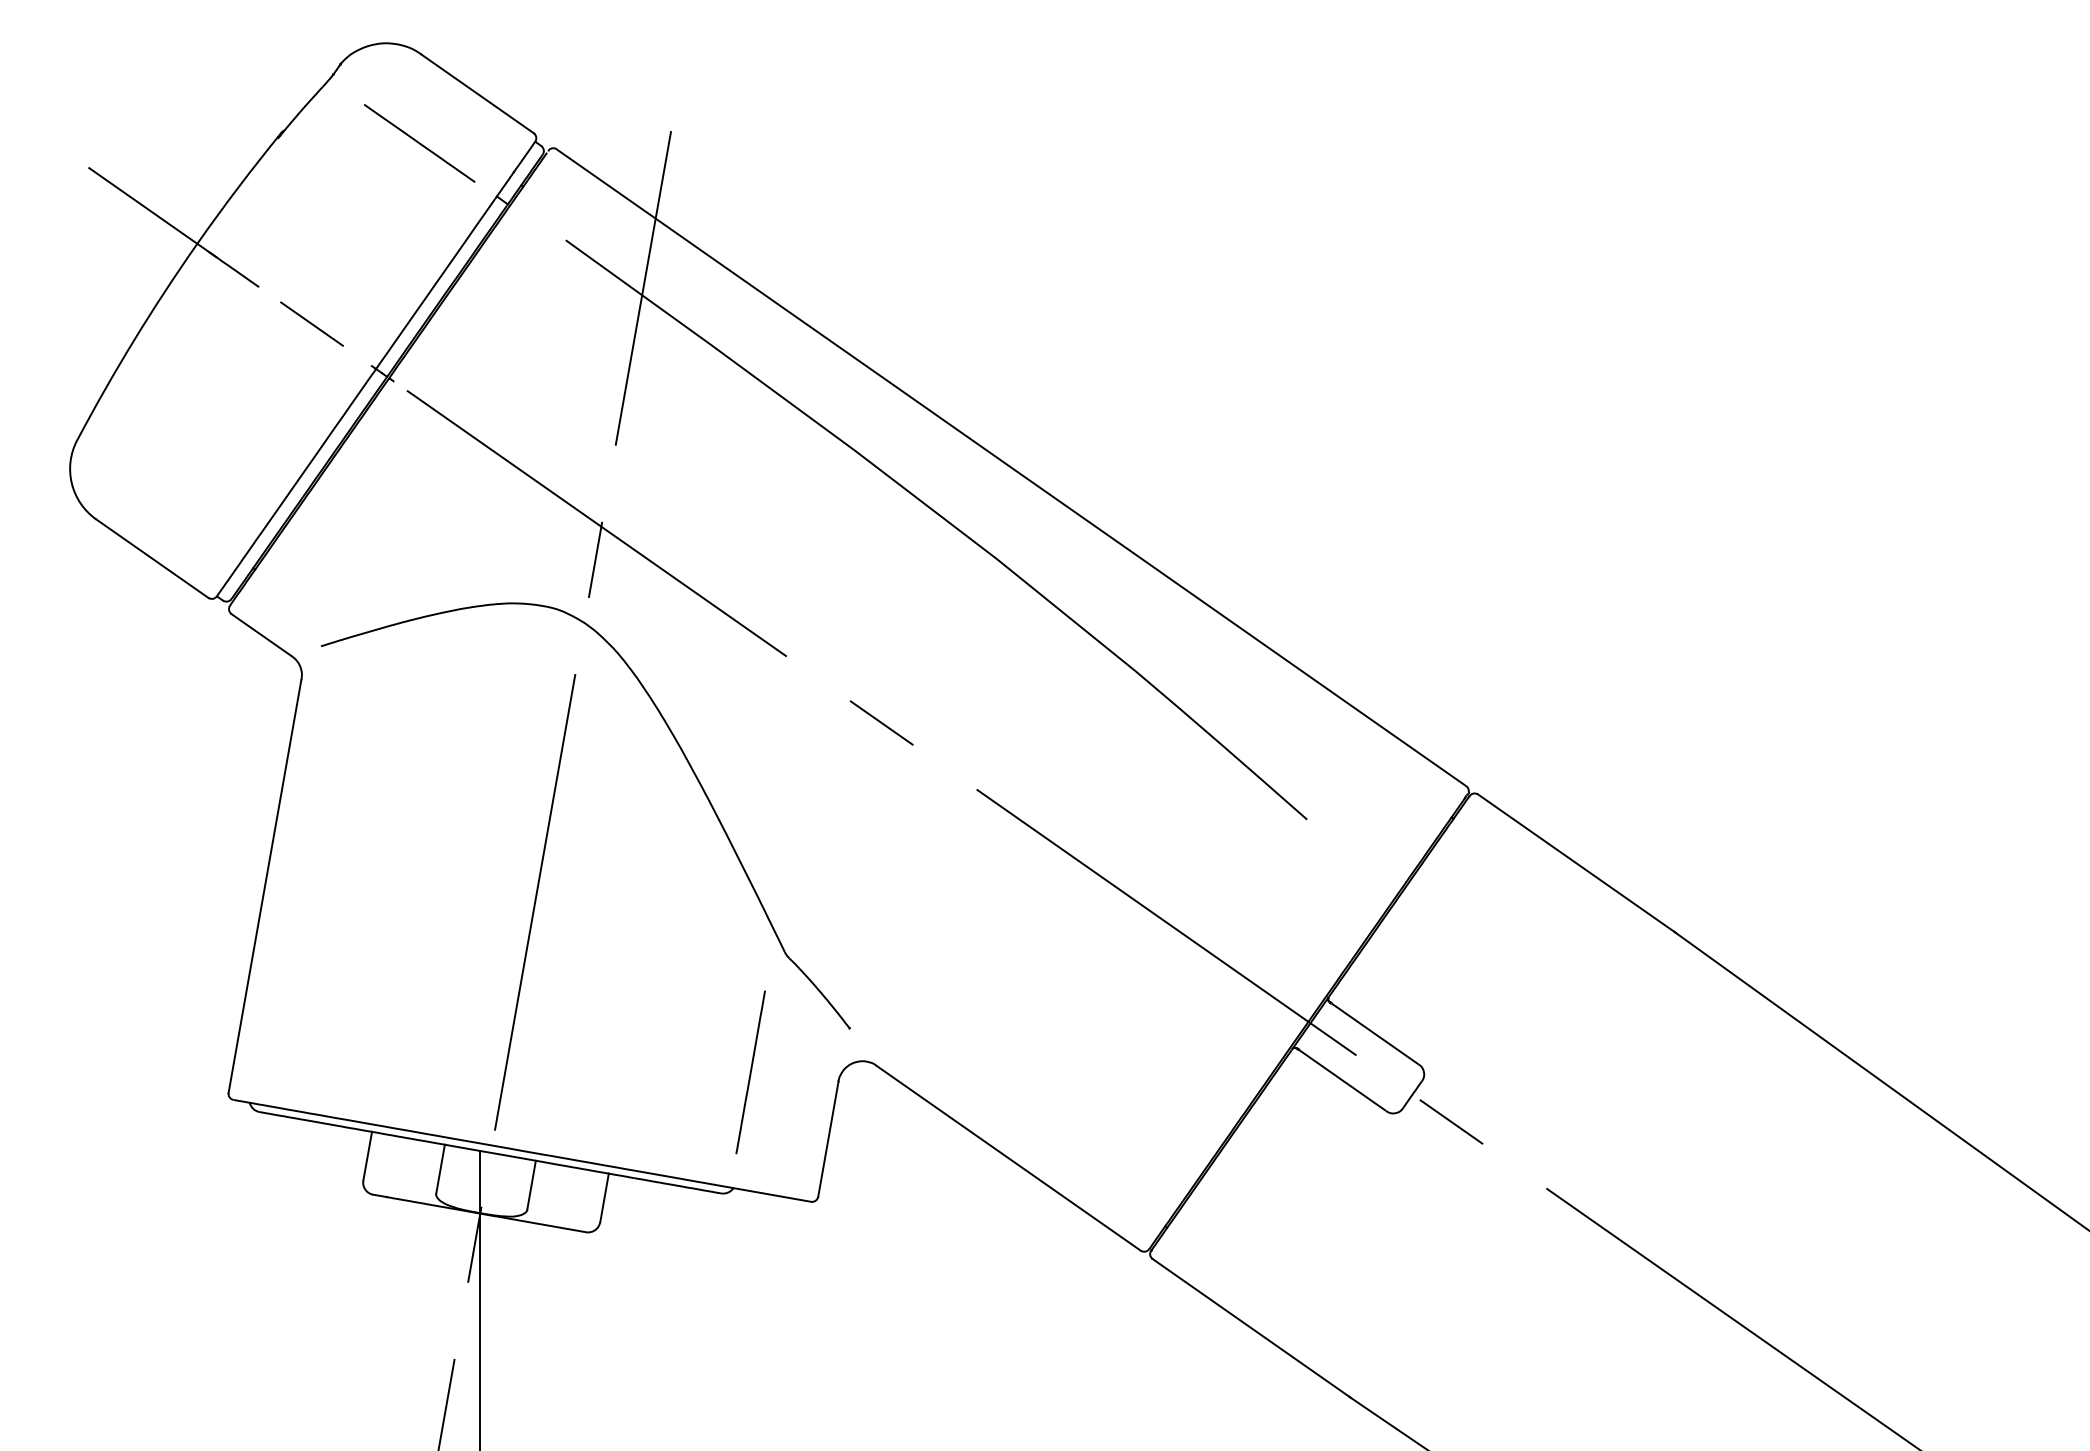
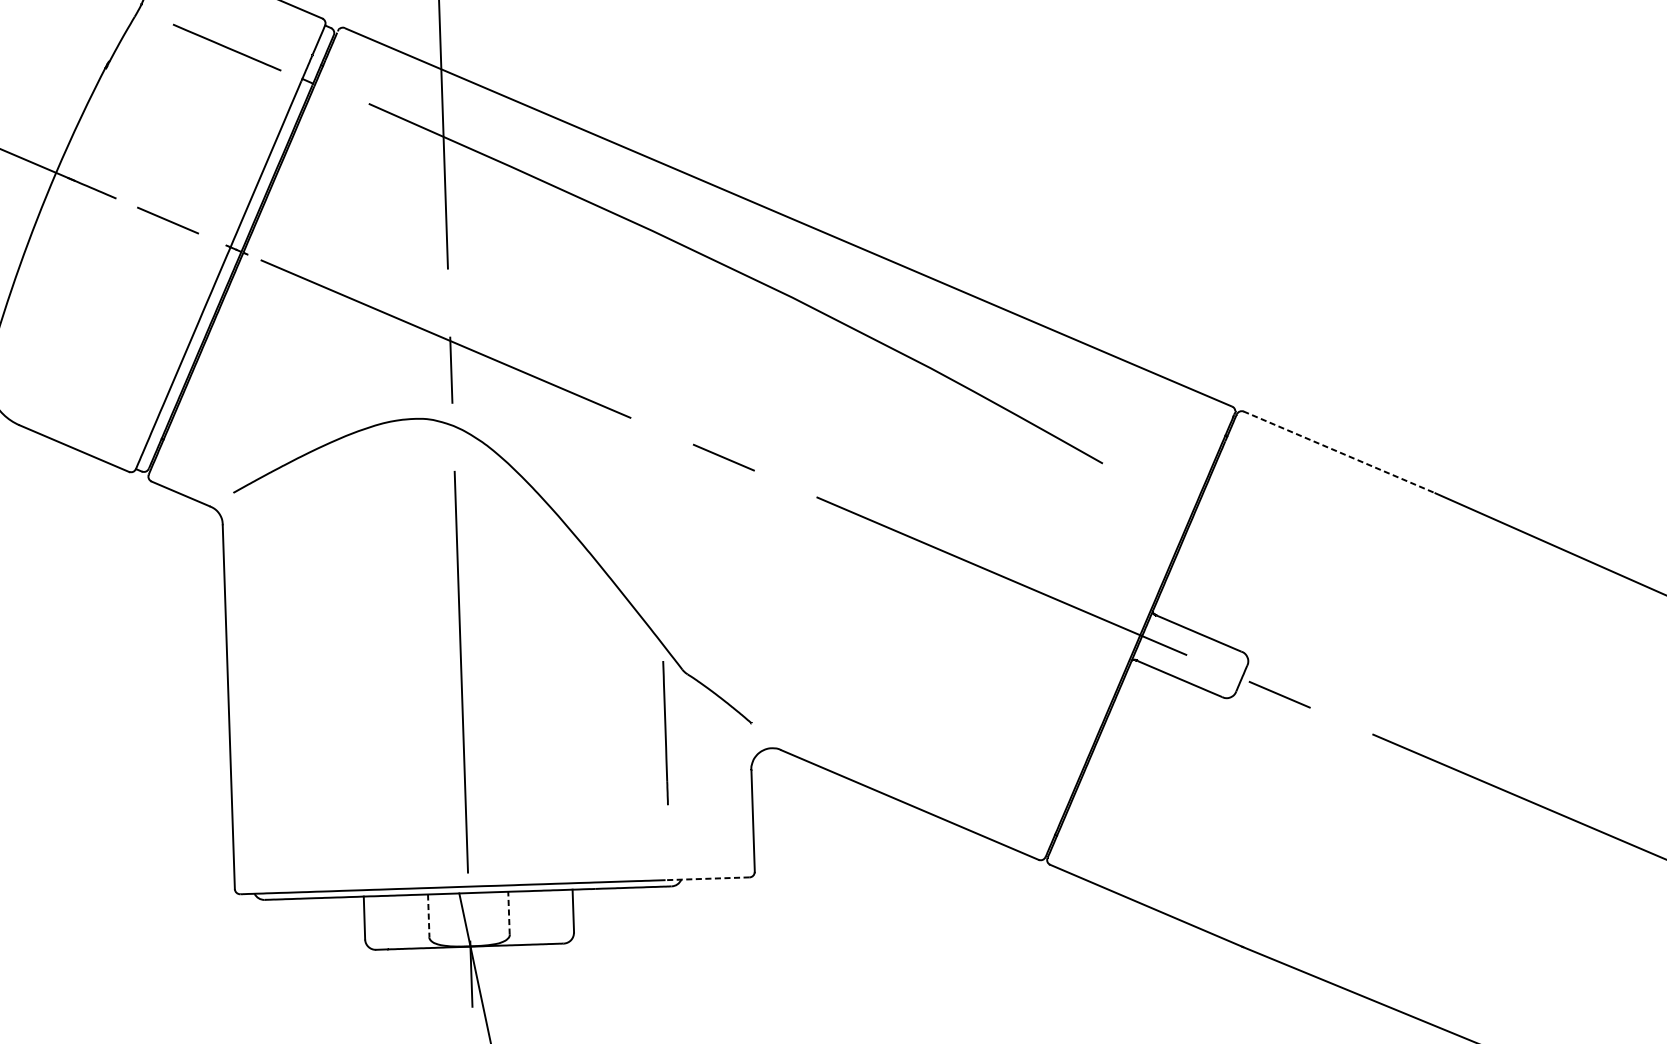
line: (1576, 863) -> (1339, 452), solid -> dashed
line: (750, 1072) -> (665, 733), moved
line: (440, 1168) -> (428, 915), solid -> dashed
line: (531, 1185) -> (508, 913), solid -> dashed
line: (762, 1193) -> (706, 879), solid -> dashed

